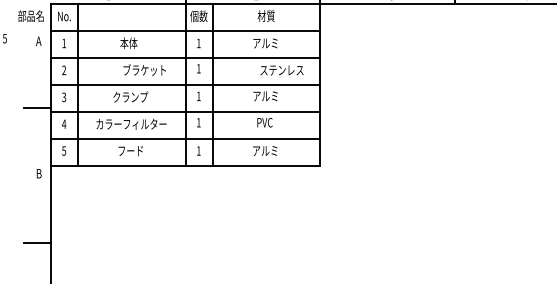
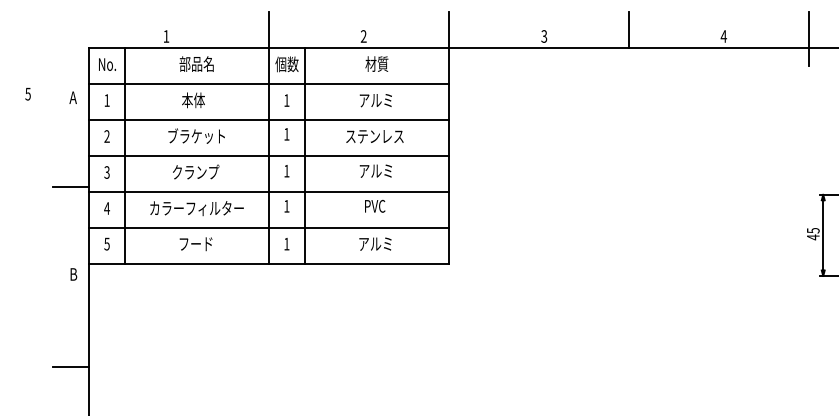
text: (30, 15) -> (196, 63), moved
text: (144, 69) -> (196, 135), moved
text: (281, 70) -> (374, 136), moved

